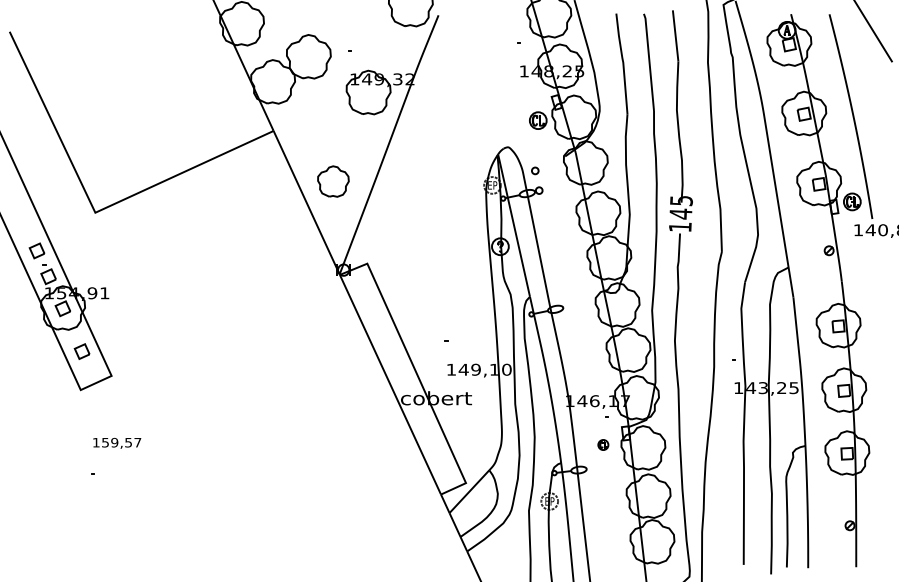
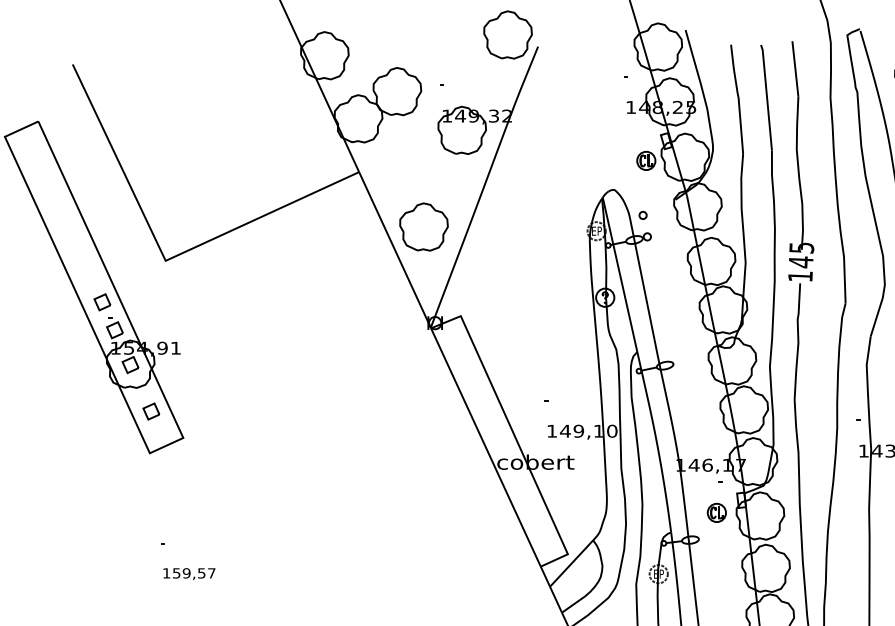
part: (333, 181) -> (424, 226), size x1.43
text: (117, 442) -> (189, 573), moved
part: (603, 444) -> (717, 512), size x1.67

